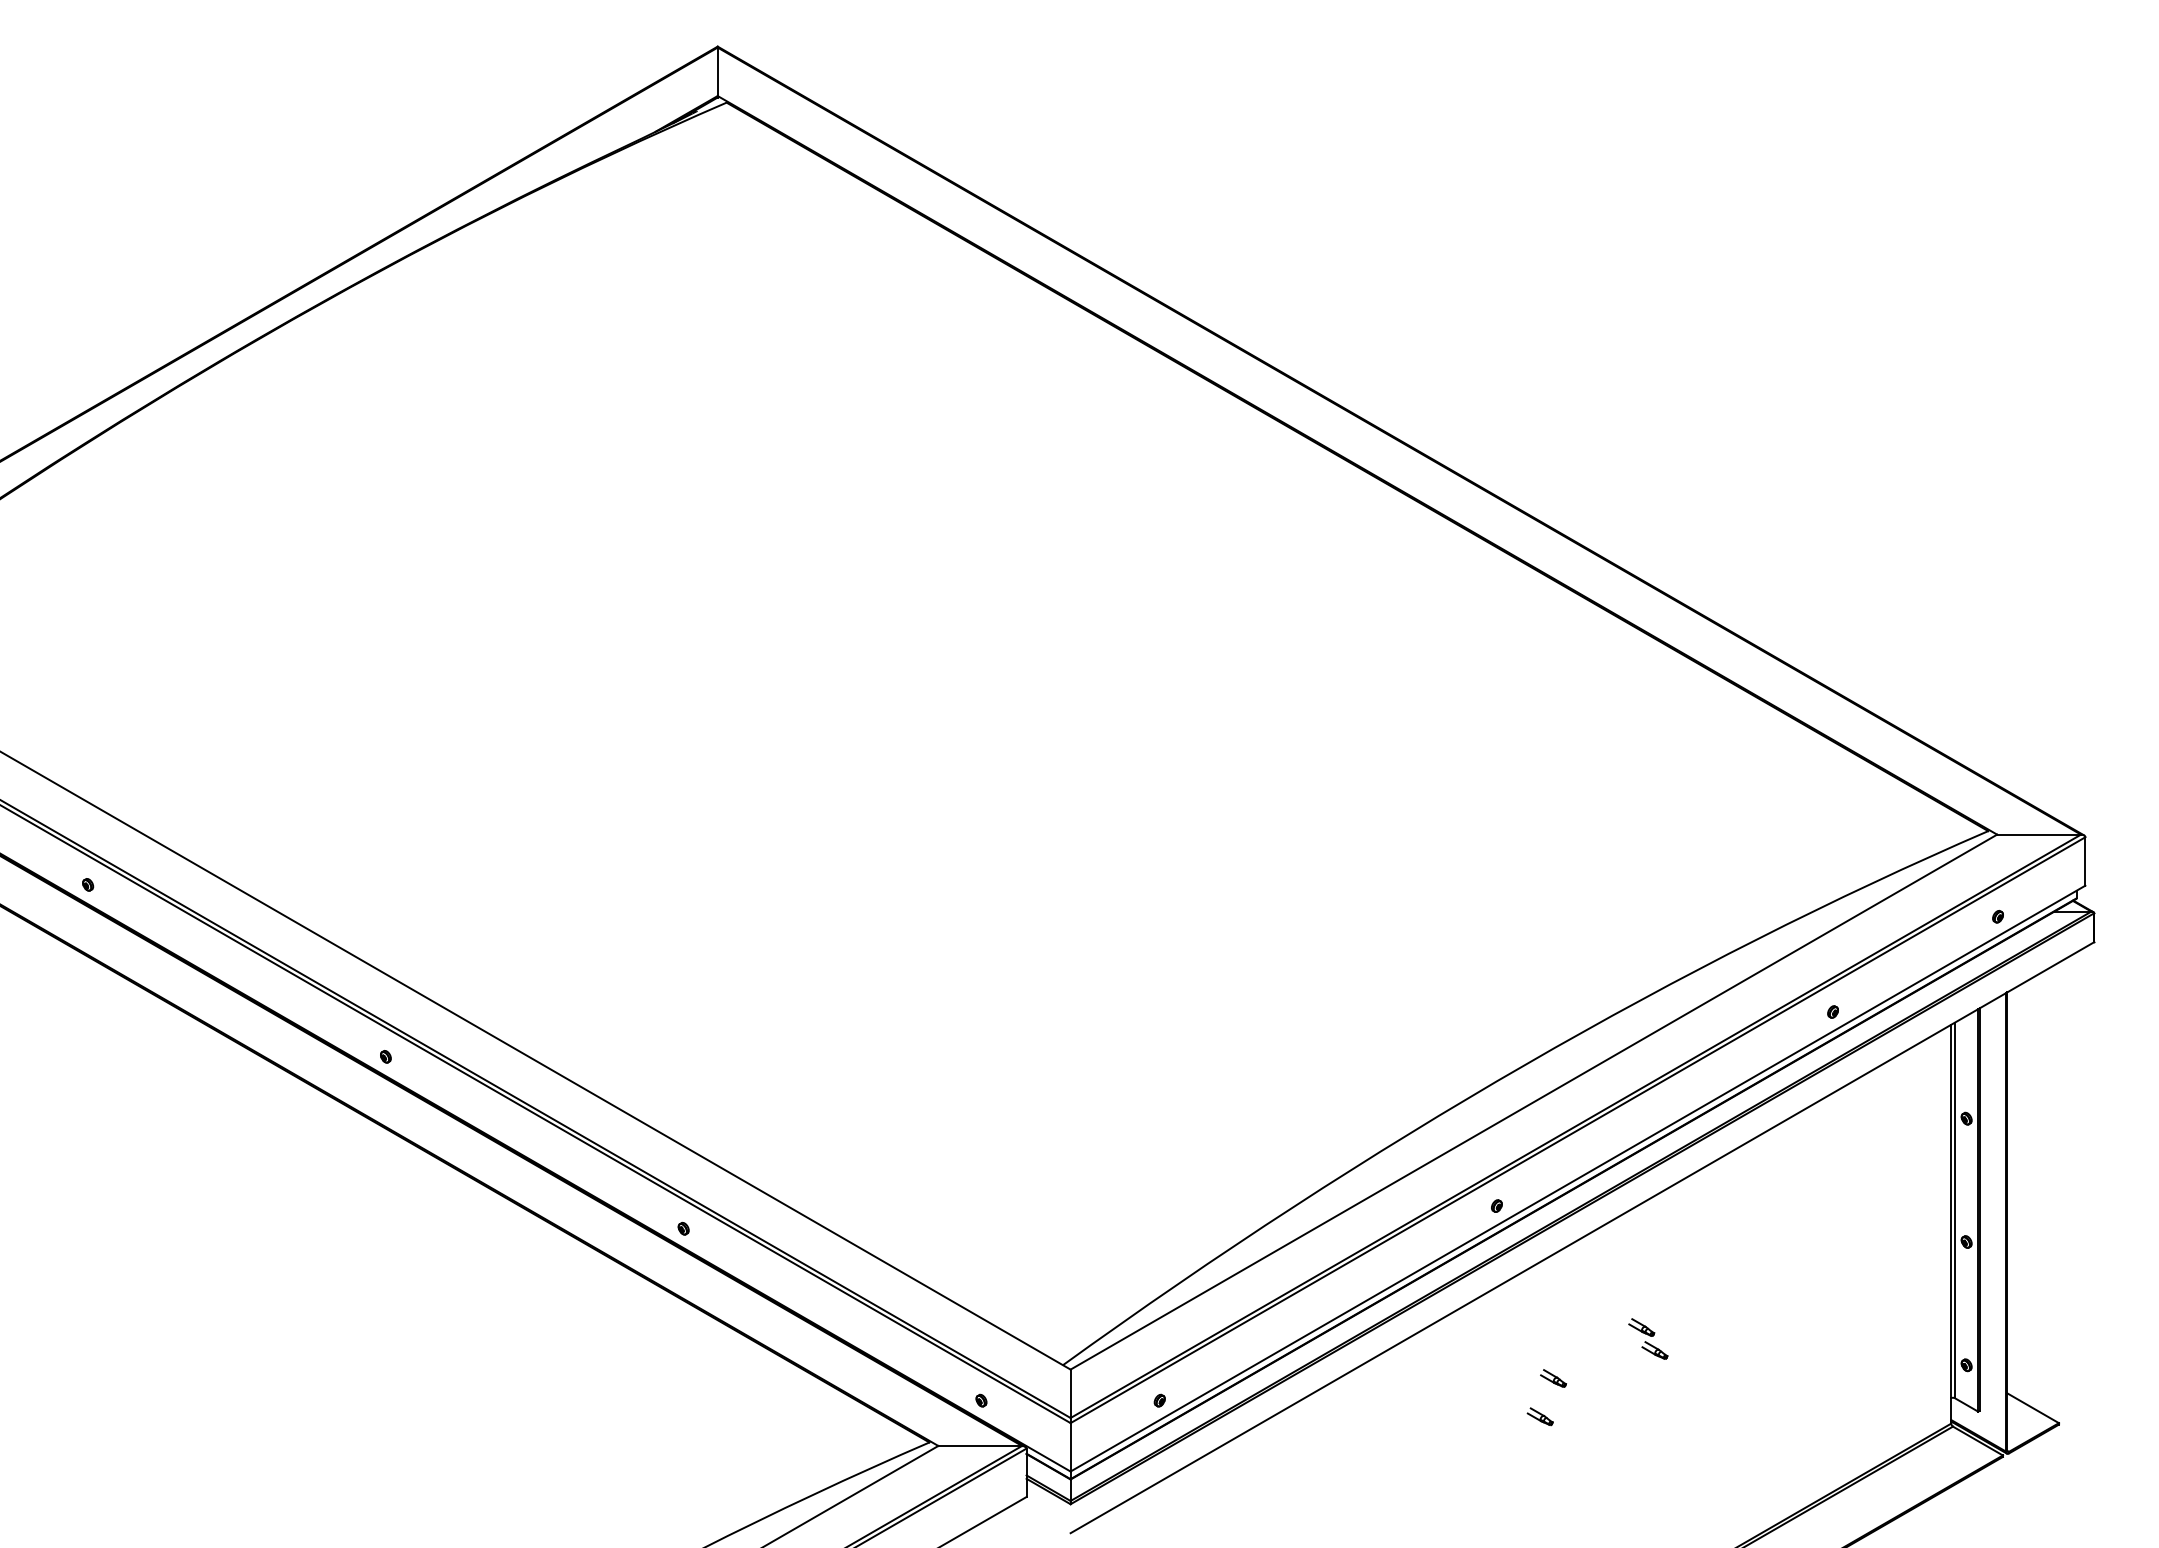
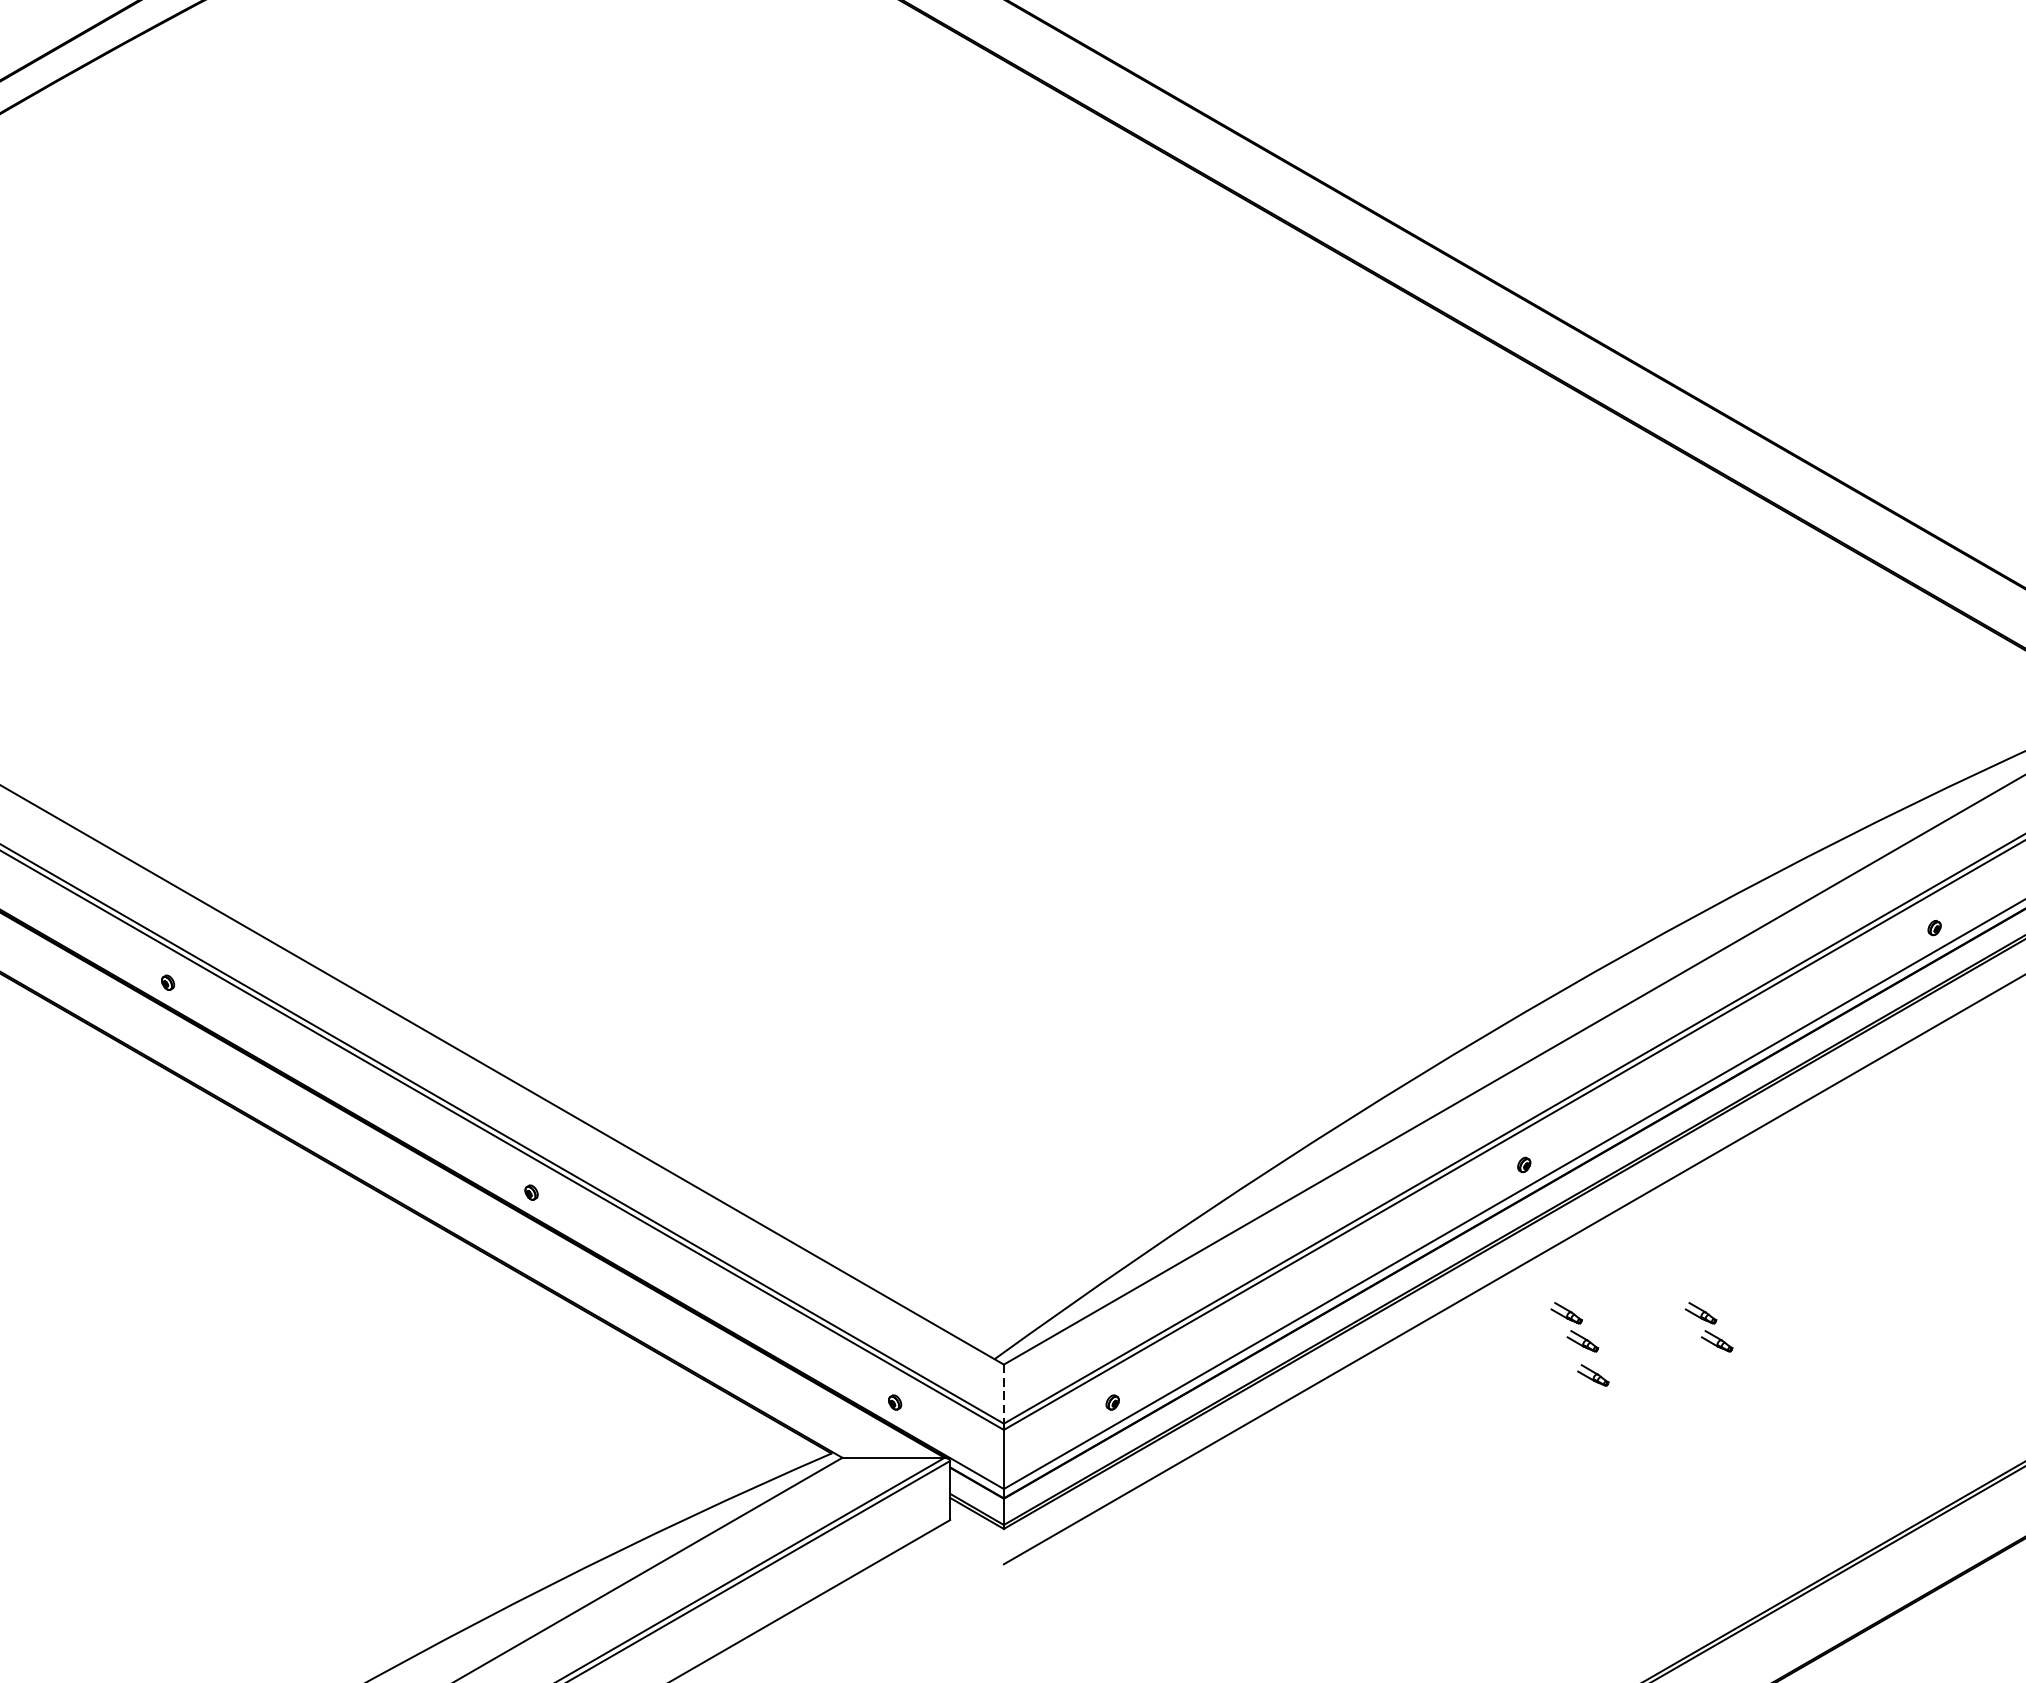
part: (1538, 1338) -> (1575, 1326), added
line: (1070, 1394) -> (1003, 1395), solid -> dashed
part: (1539, 1416) -> (1576, 1421), removed

